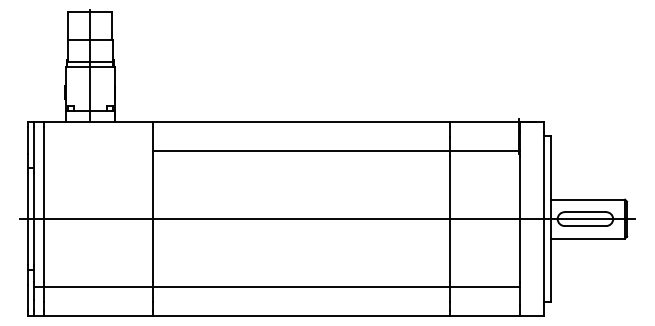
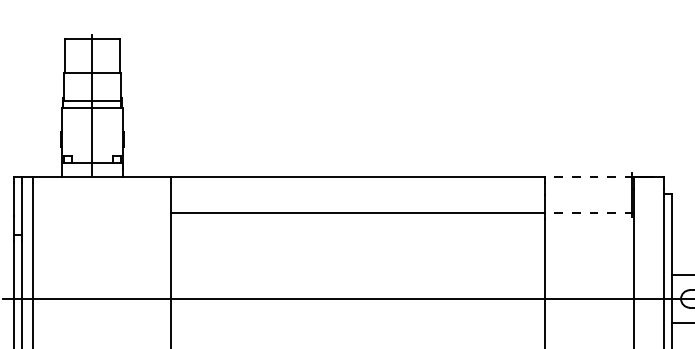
line: (484, 121) -> (588, 176), solid -> dashed
line: (484, 151) -> (588, 213), solid -> dashed

